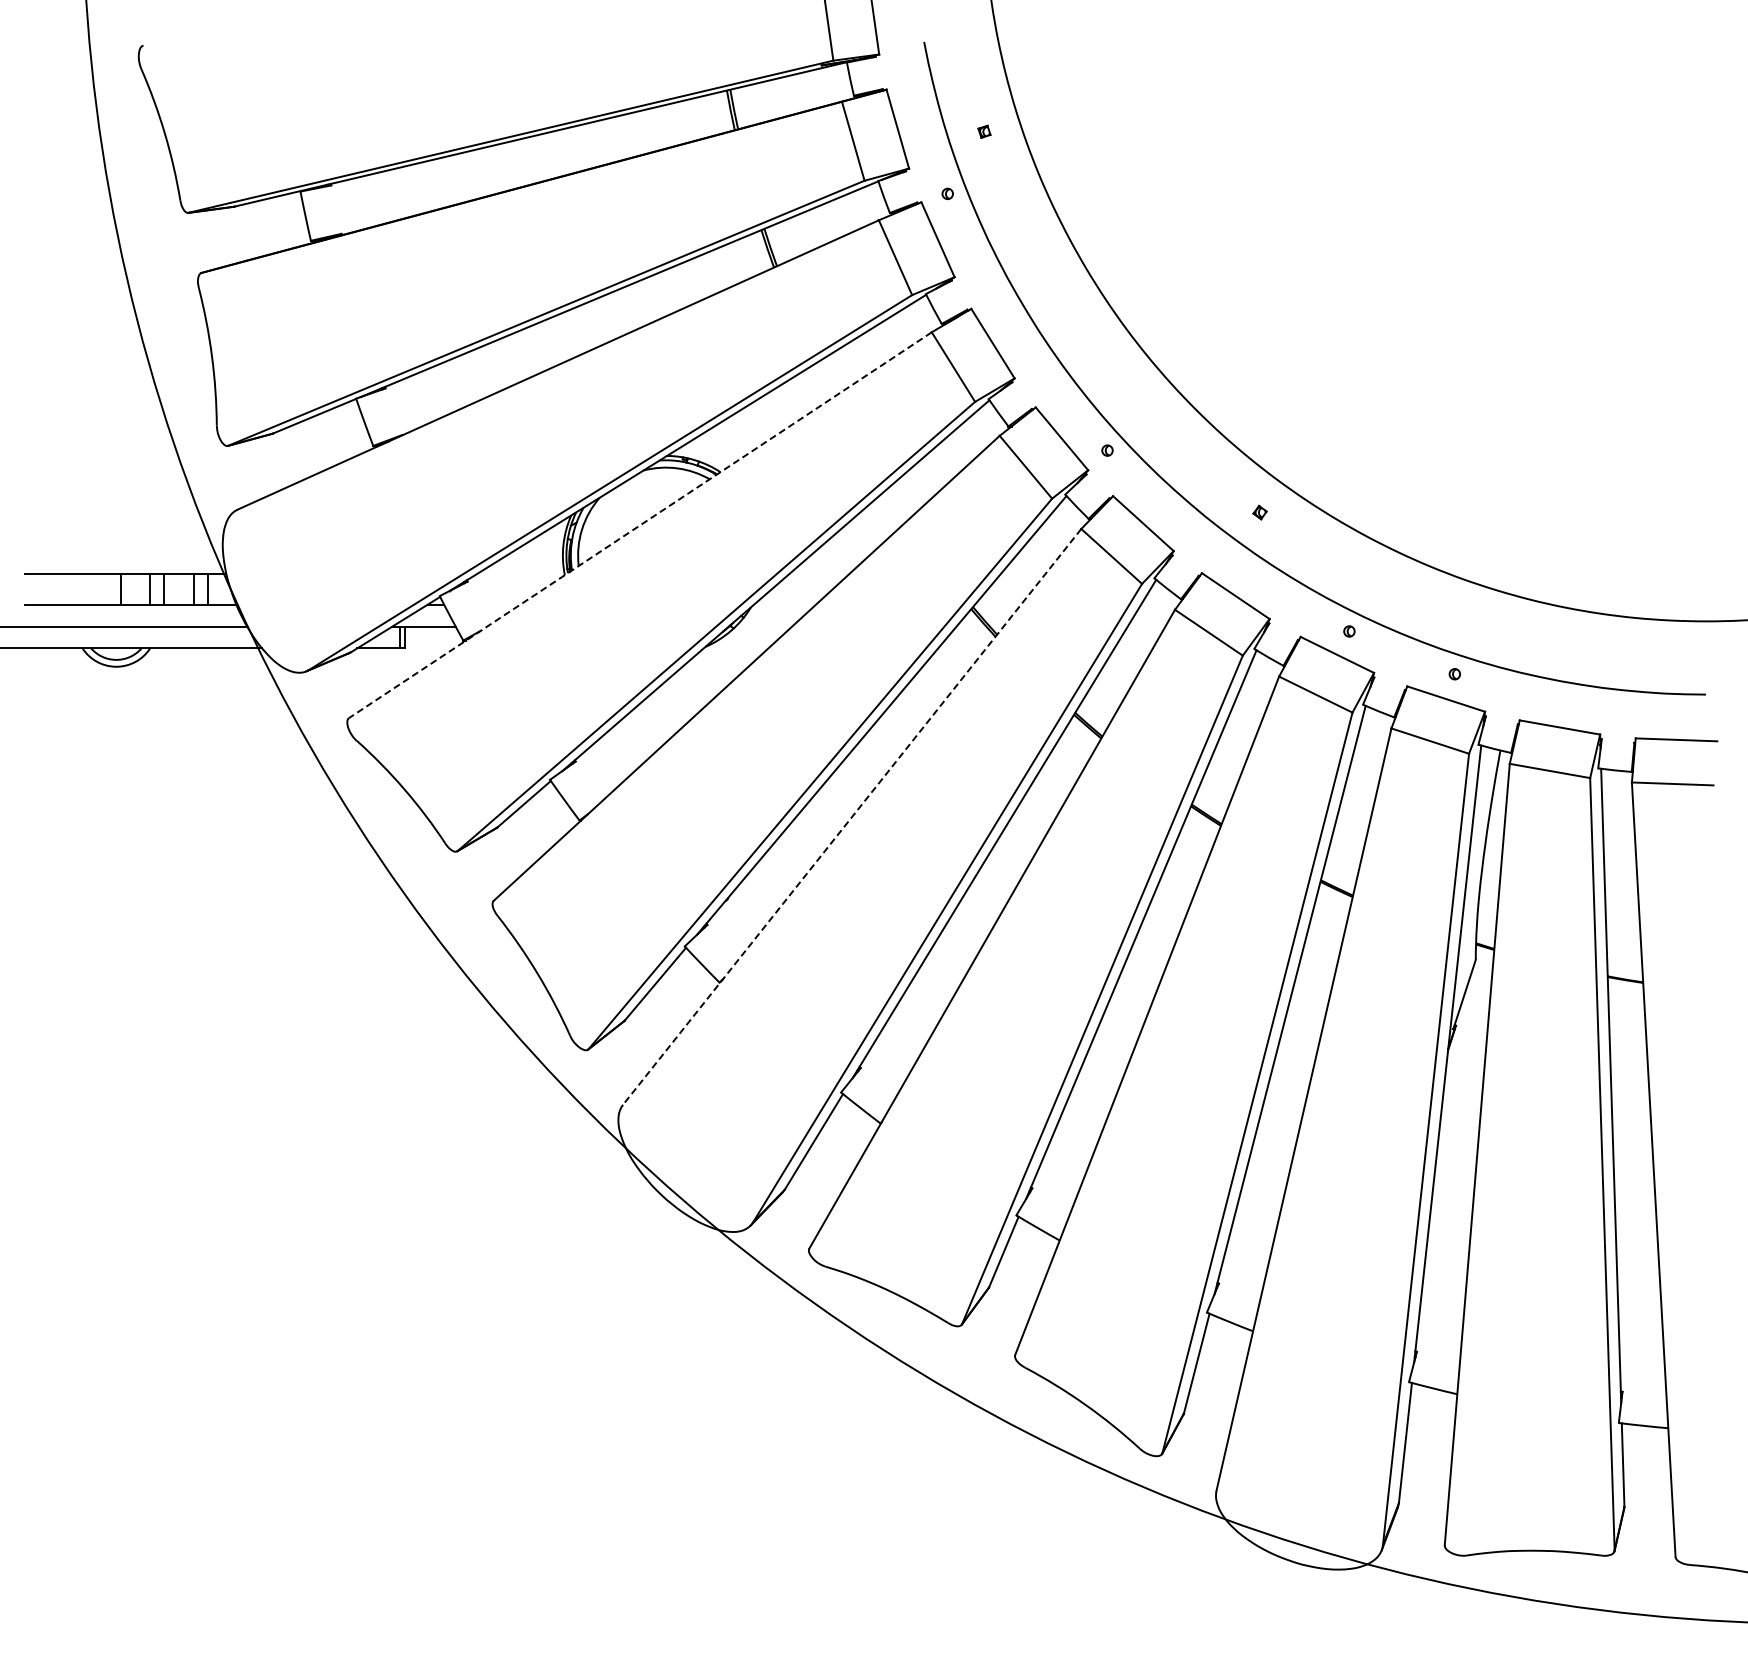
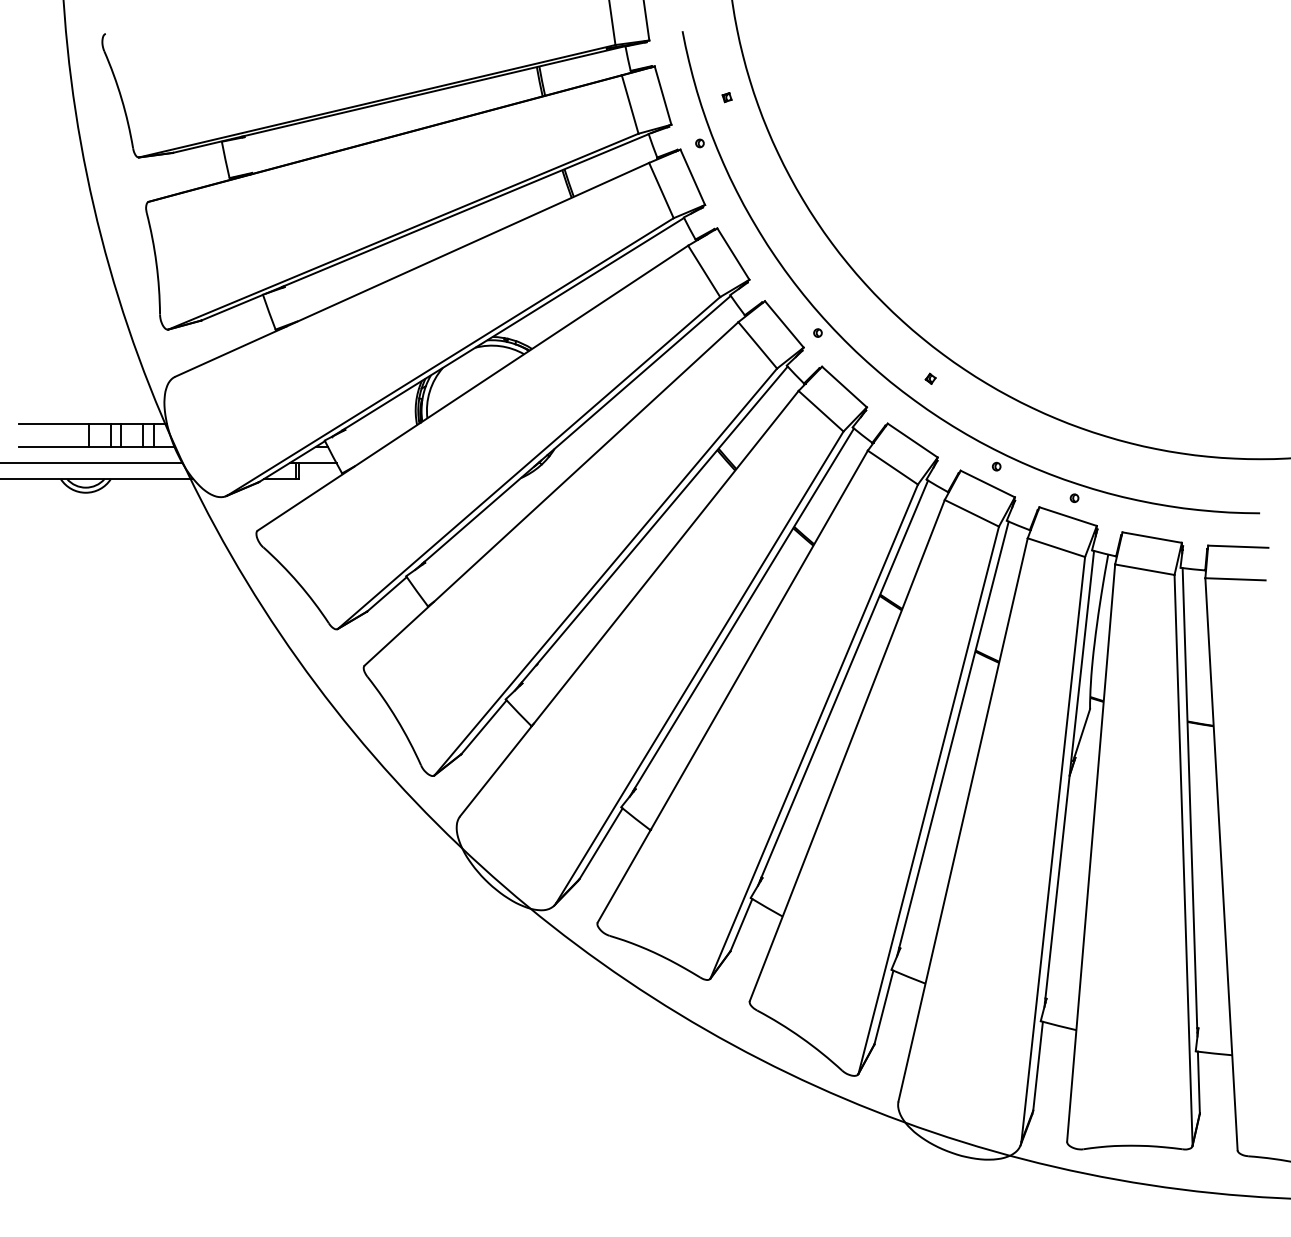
line: (640, 525) -> (473, 388), dashed -> solid
line: (852, 816) -> (629, 603), dashed -> solid

